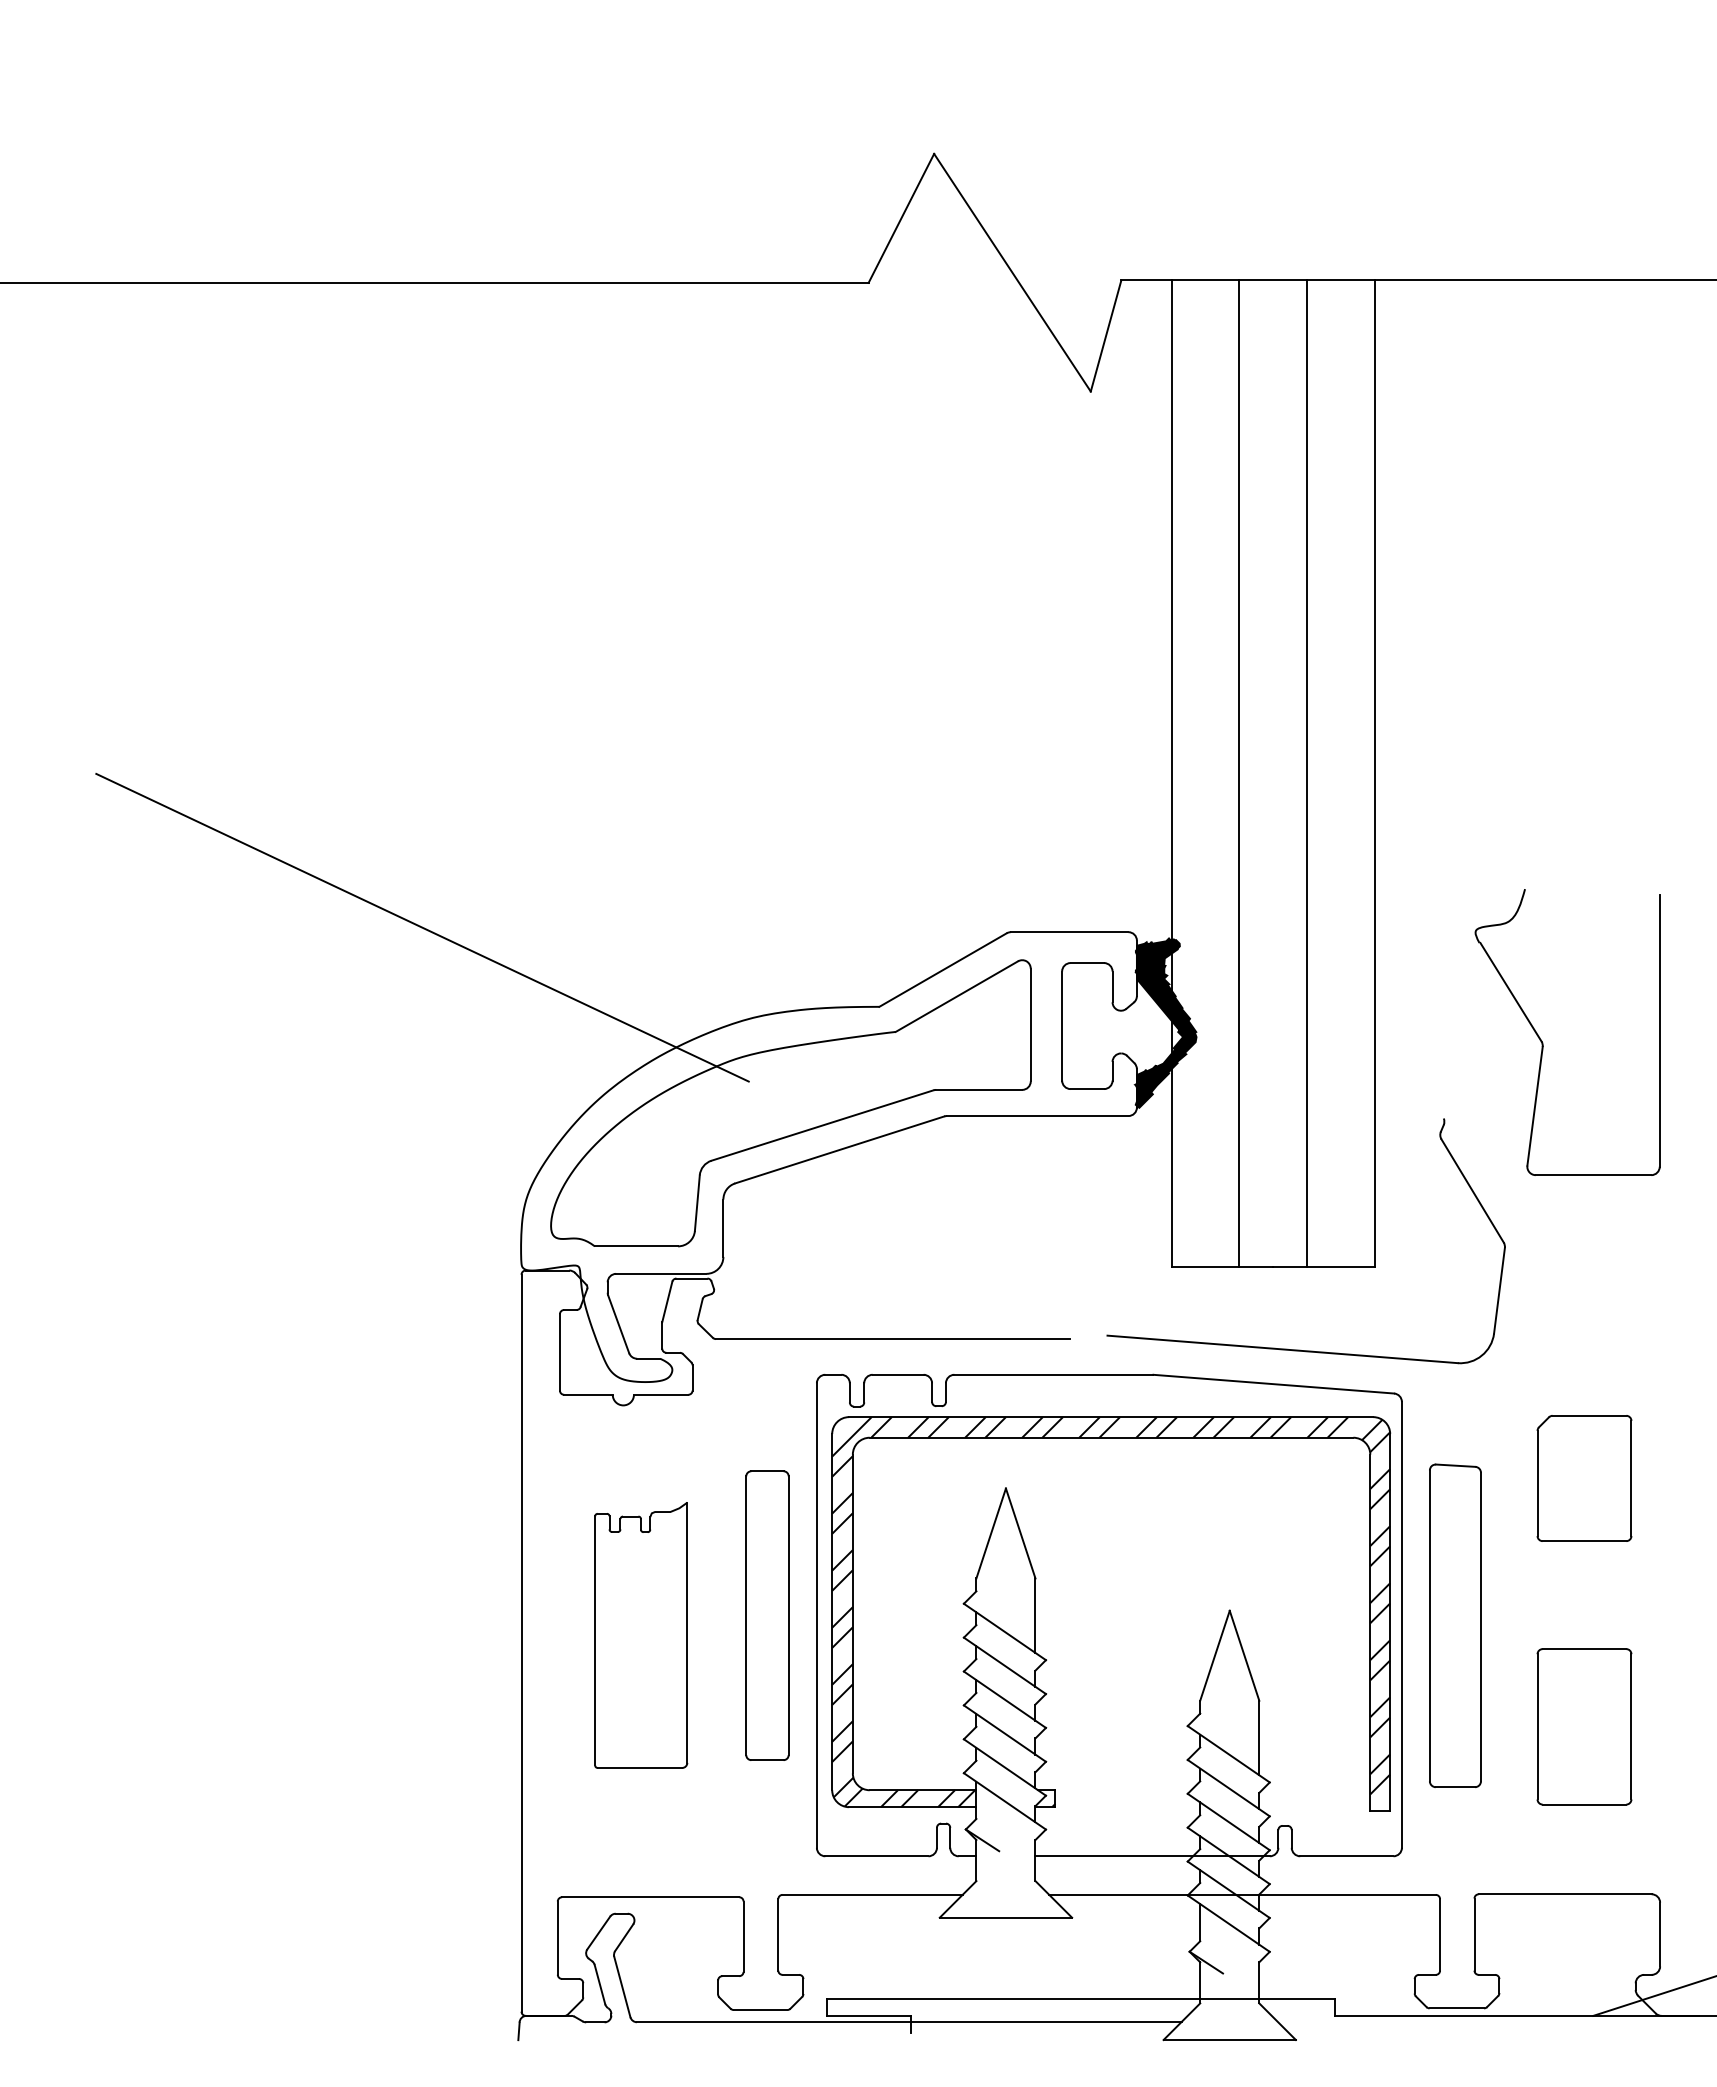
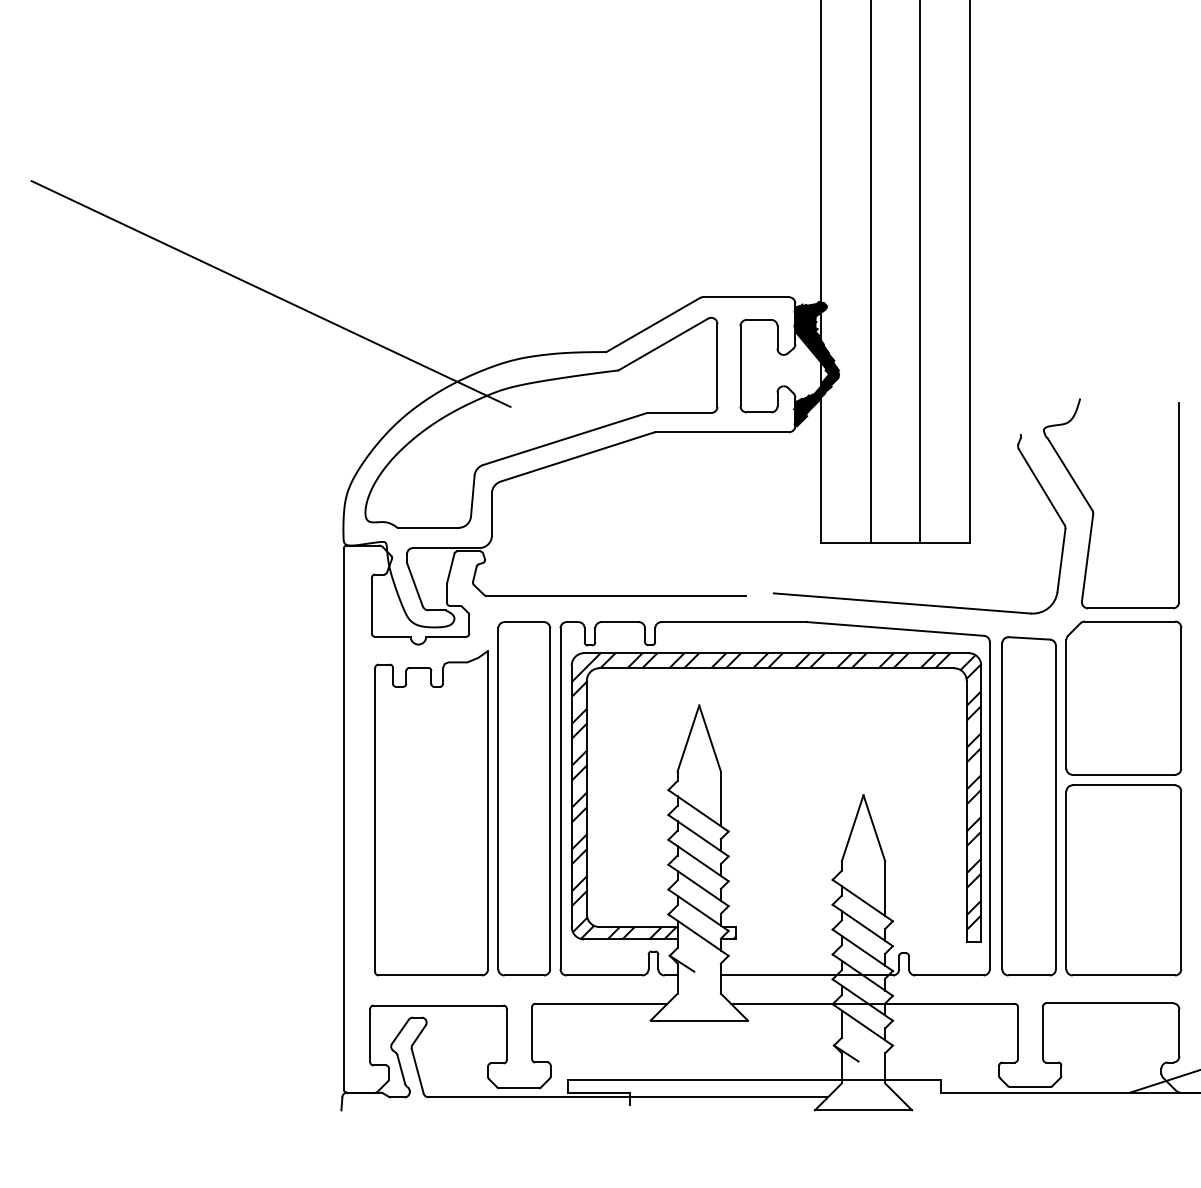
part: (1543, 1042) -> (1093, 511), moved
part: (1584, 1478) -> (1123, 698), size x1.67
part: (767, 1615) -> (524, 798), size x1.67
part: (1455, 1625) -> (1029, 806), size x1.43
part: (640, 1635) -> (431, 813), size x1.67
part: (1584, 1726) -> (1123, 880), size x1.67

